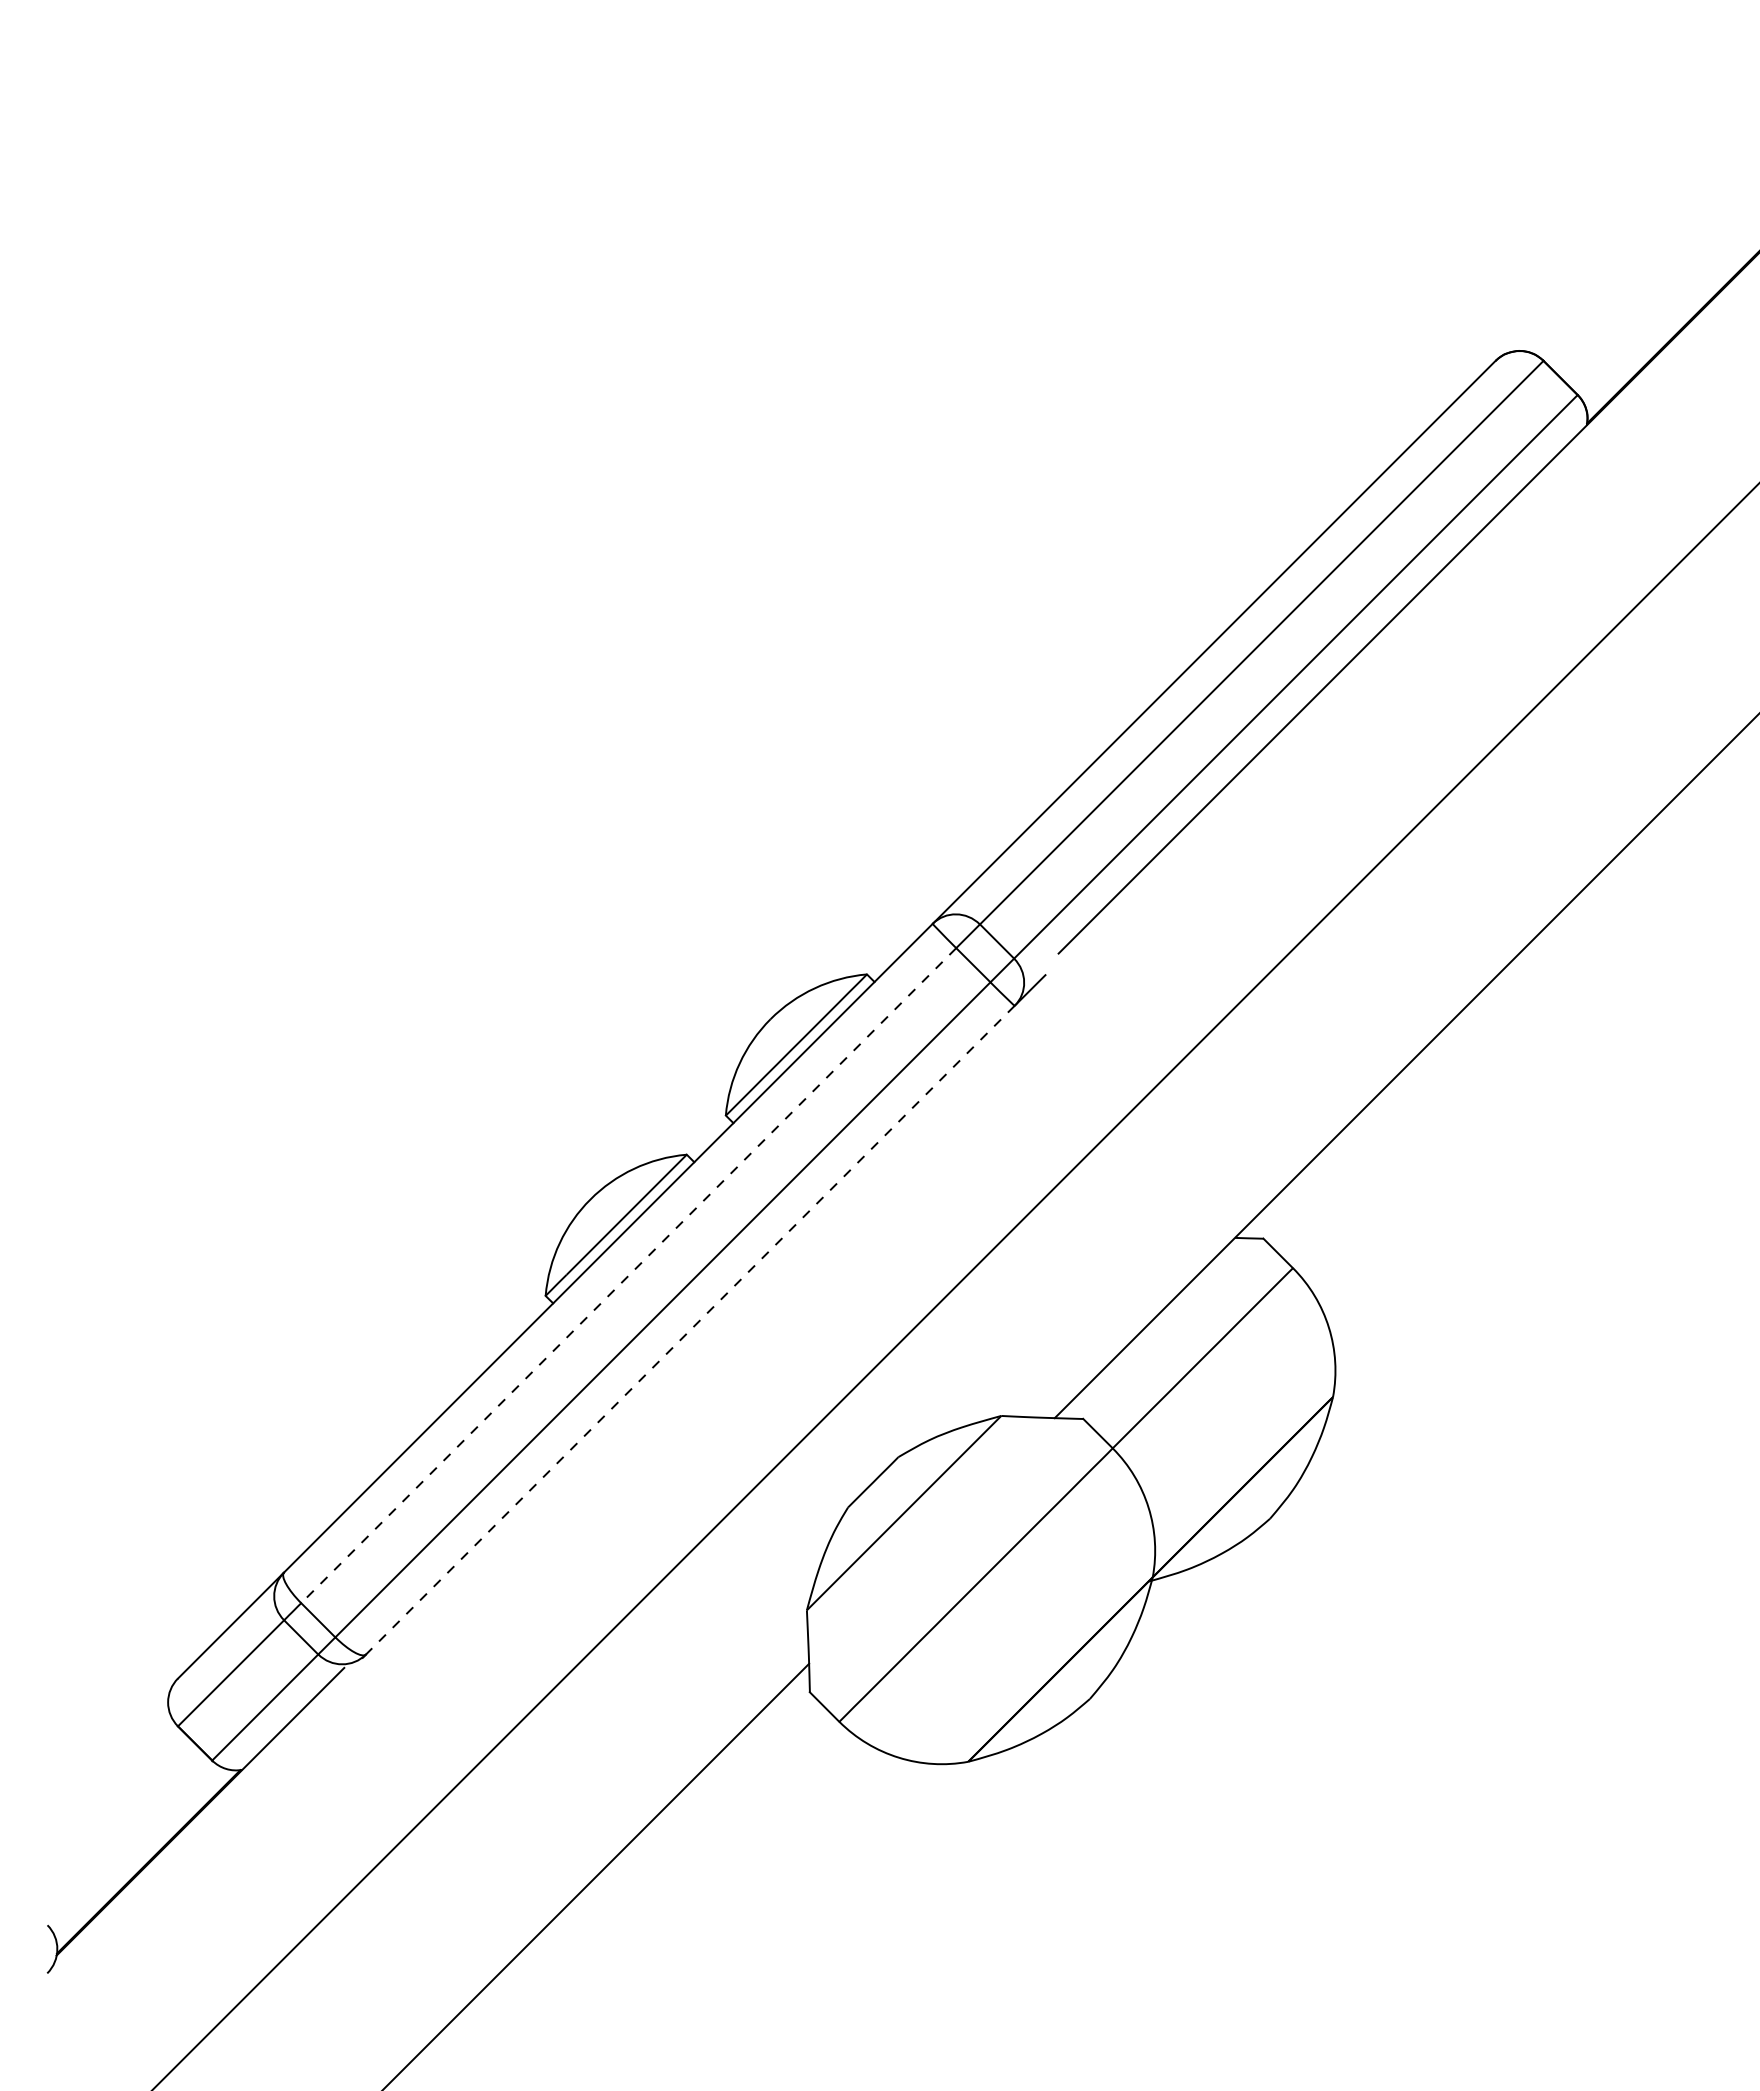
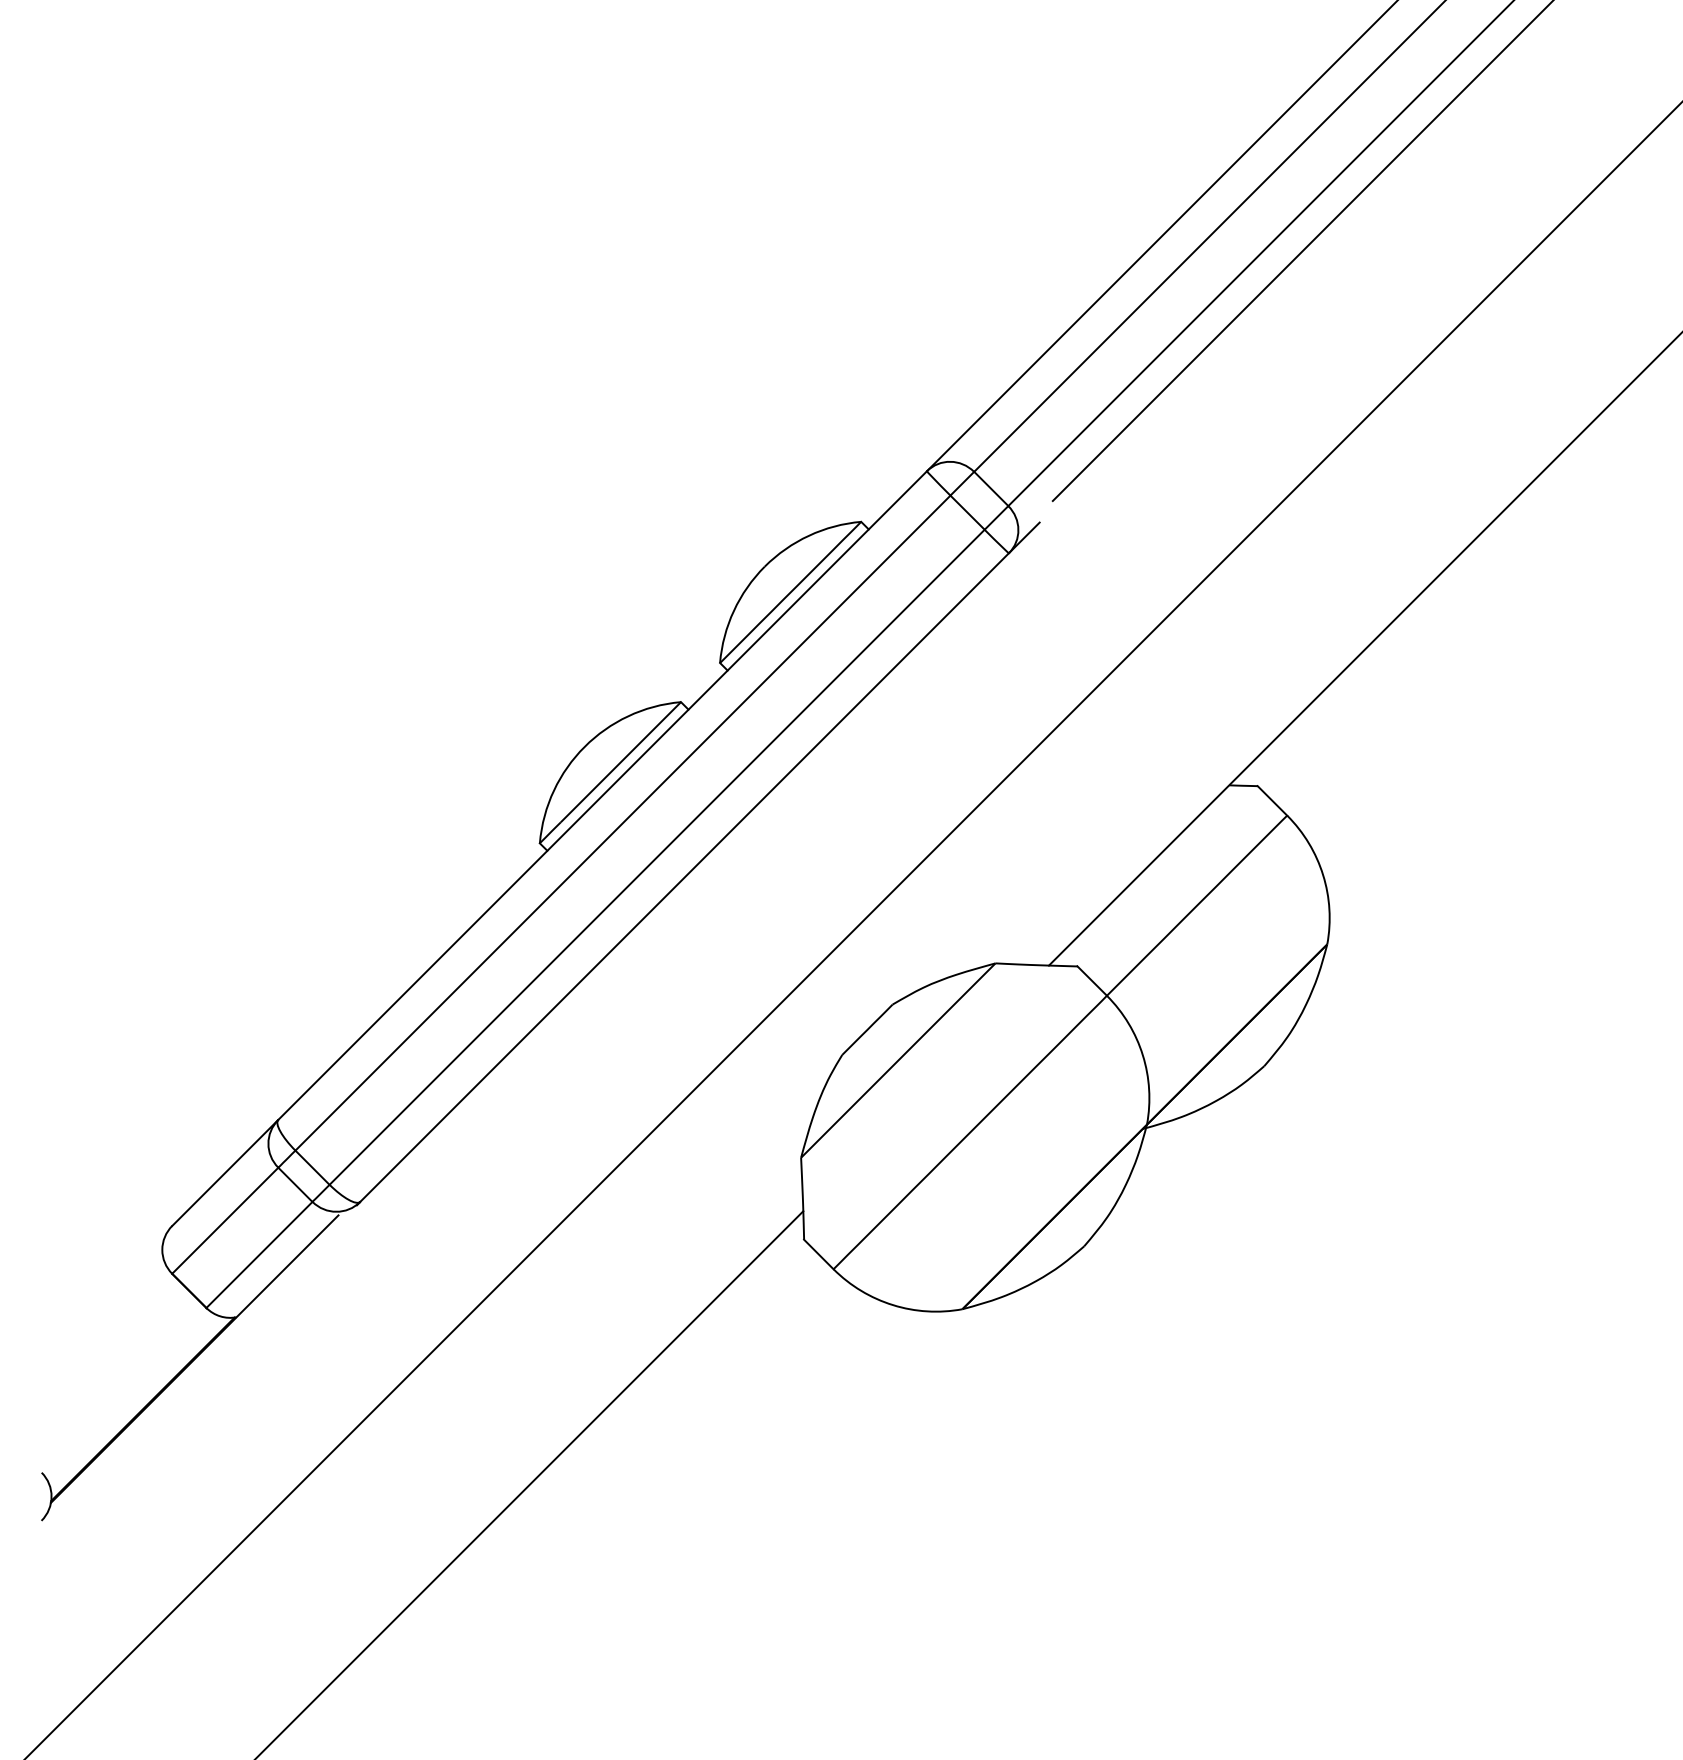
line: (628, 1276) -> (622, 823), dashed -> solid
line: (690, 1330) -> (684, 877), dashed -> solid

